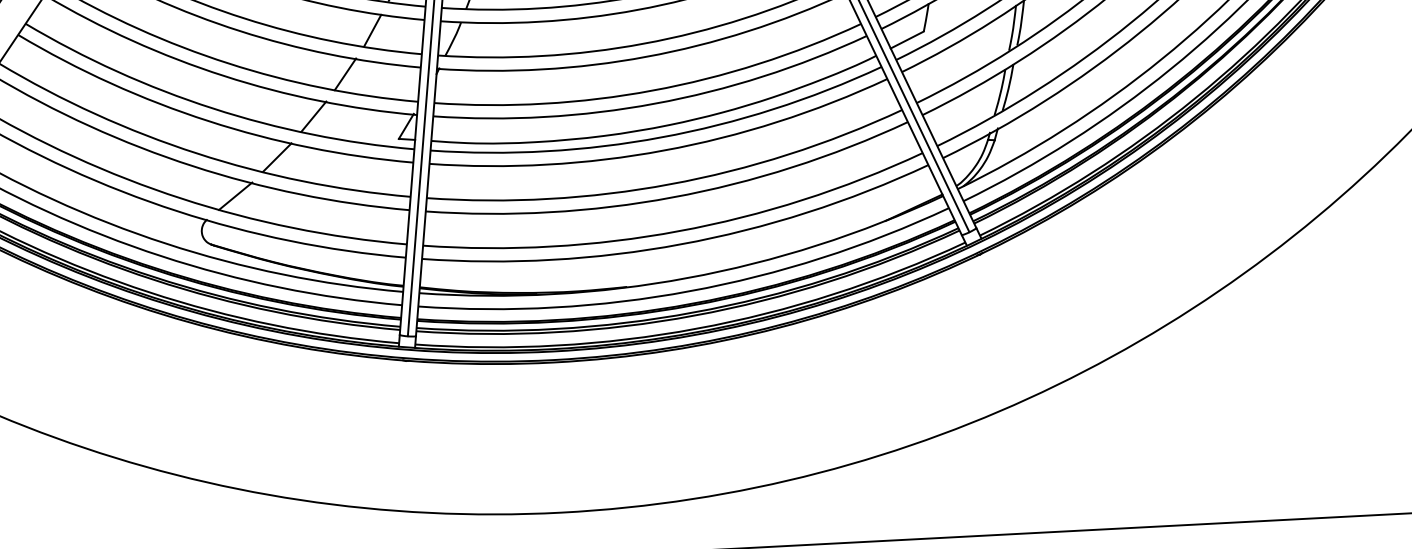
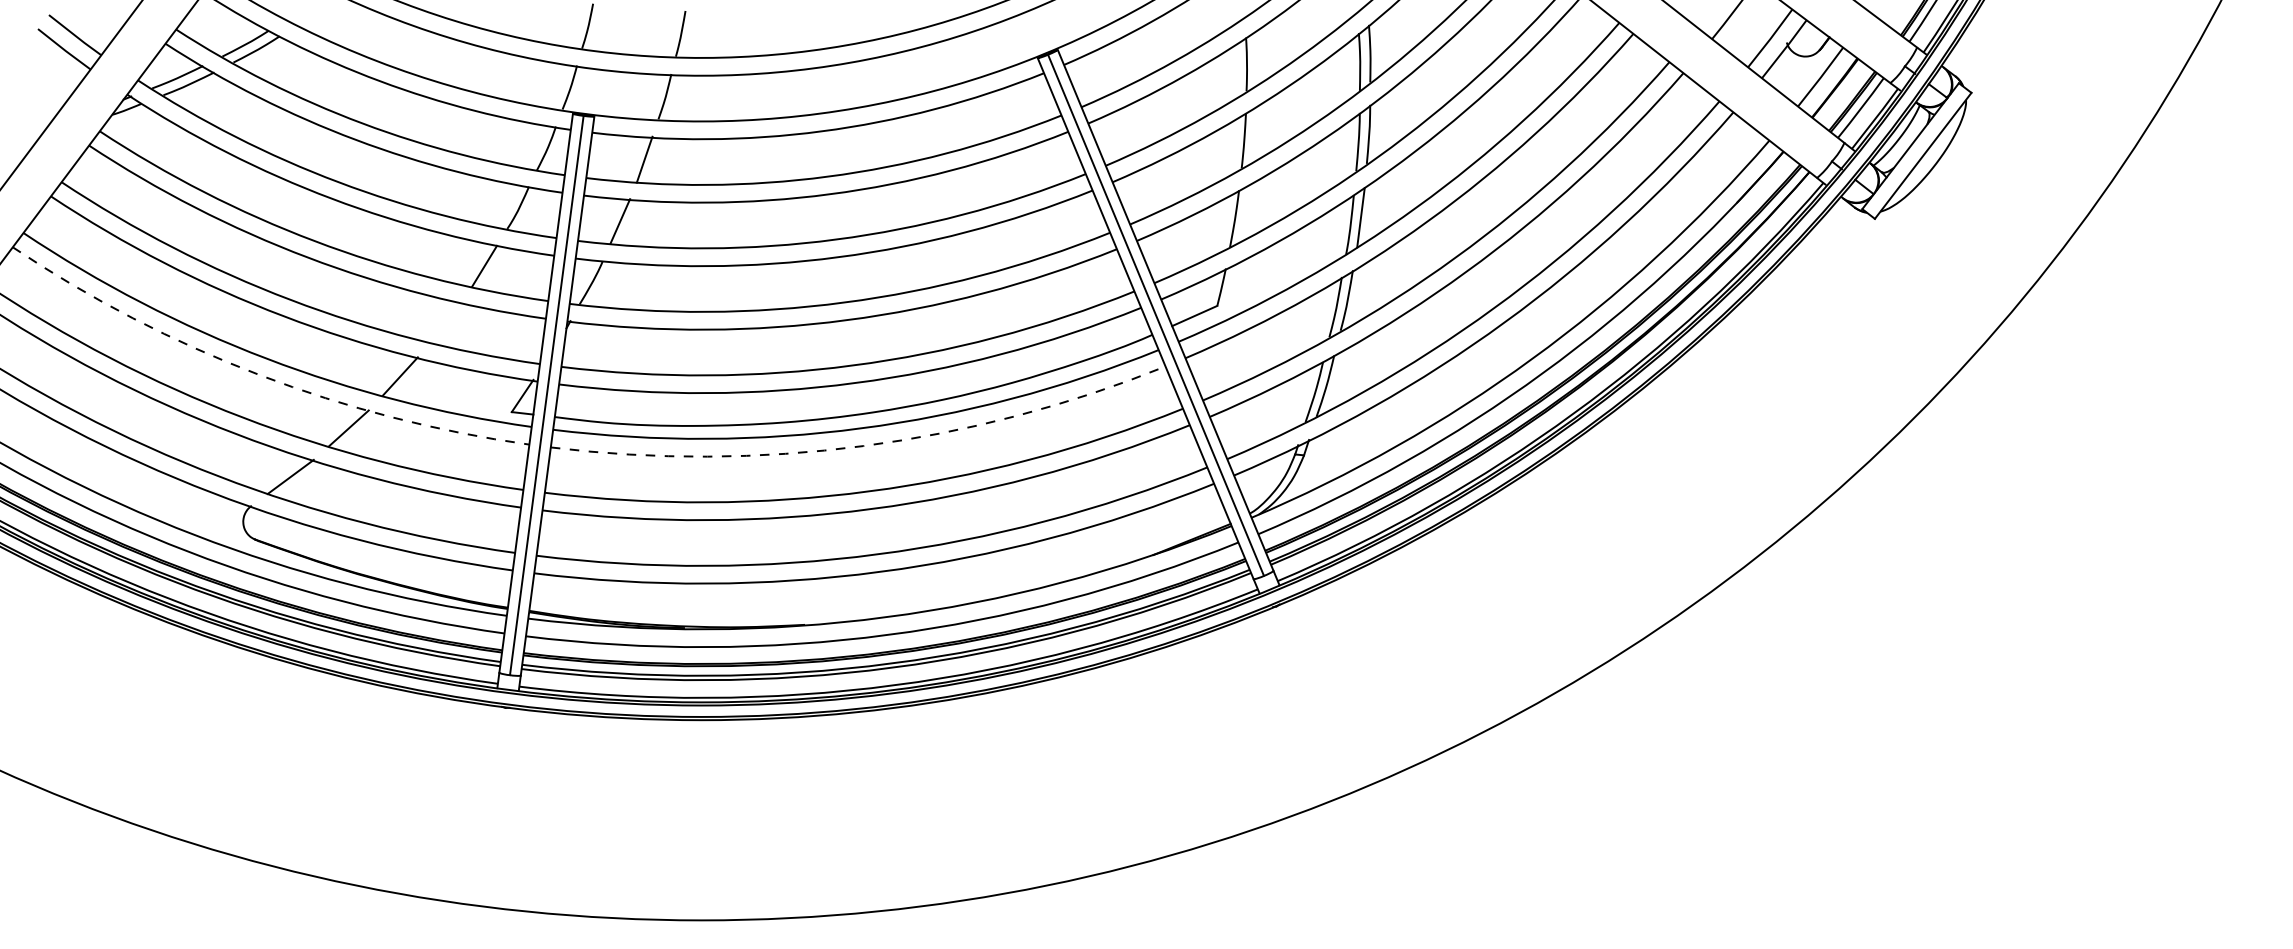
line: (344, 74) -> (444, 322), removed
arc: (208, 121) -> (259, 375), solid -> dashed
arc: (663, 150) -> (863, 446), solid -> dashed

